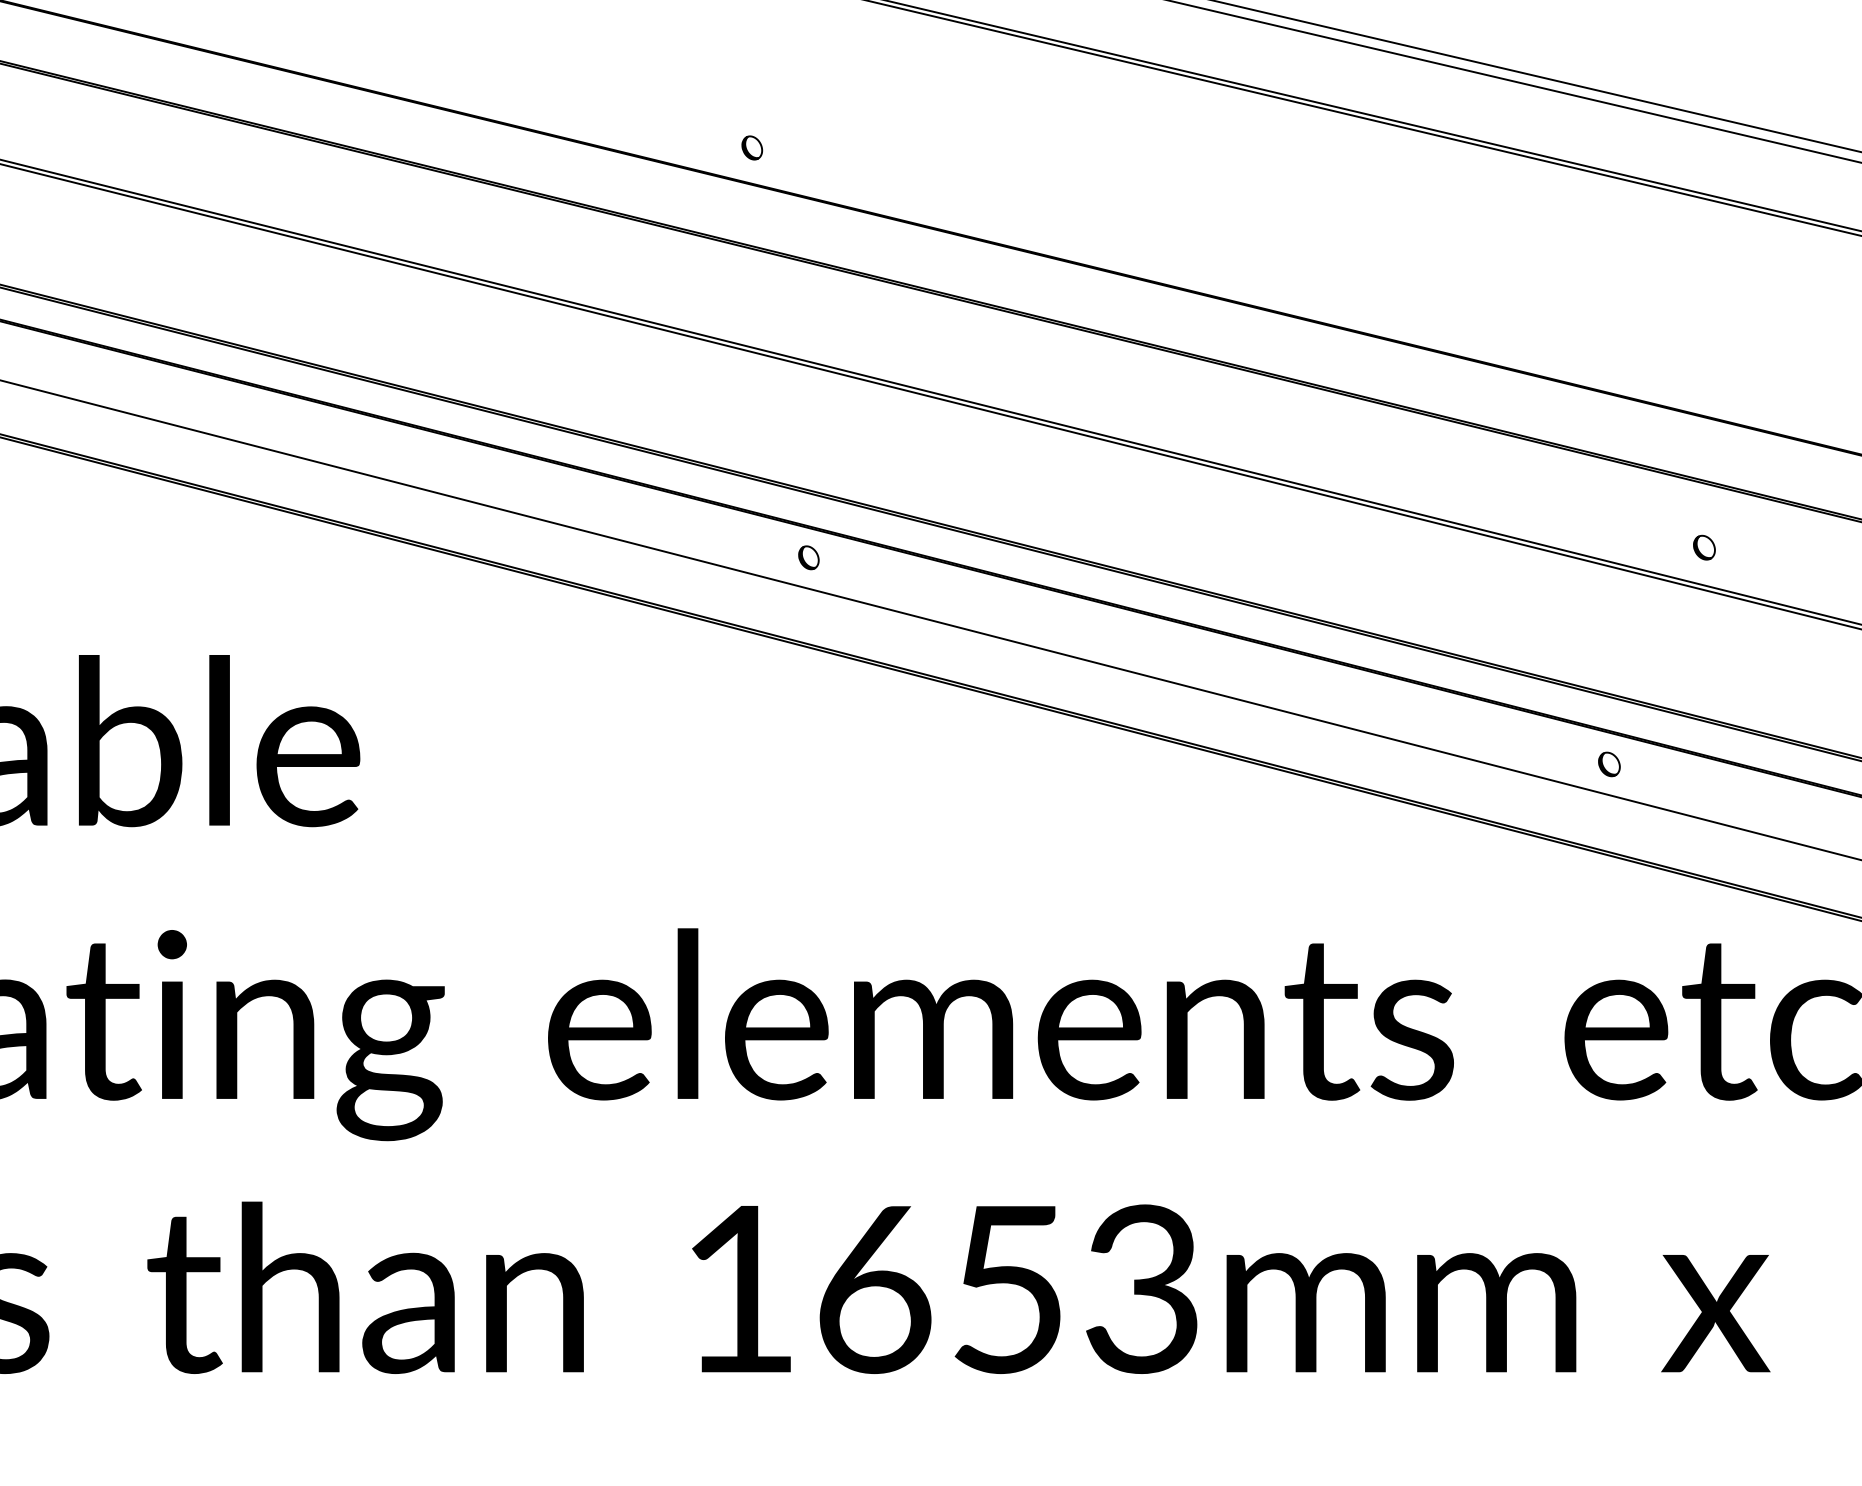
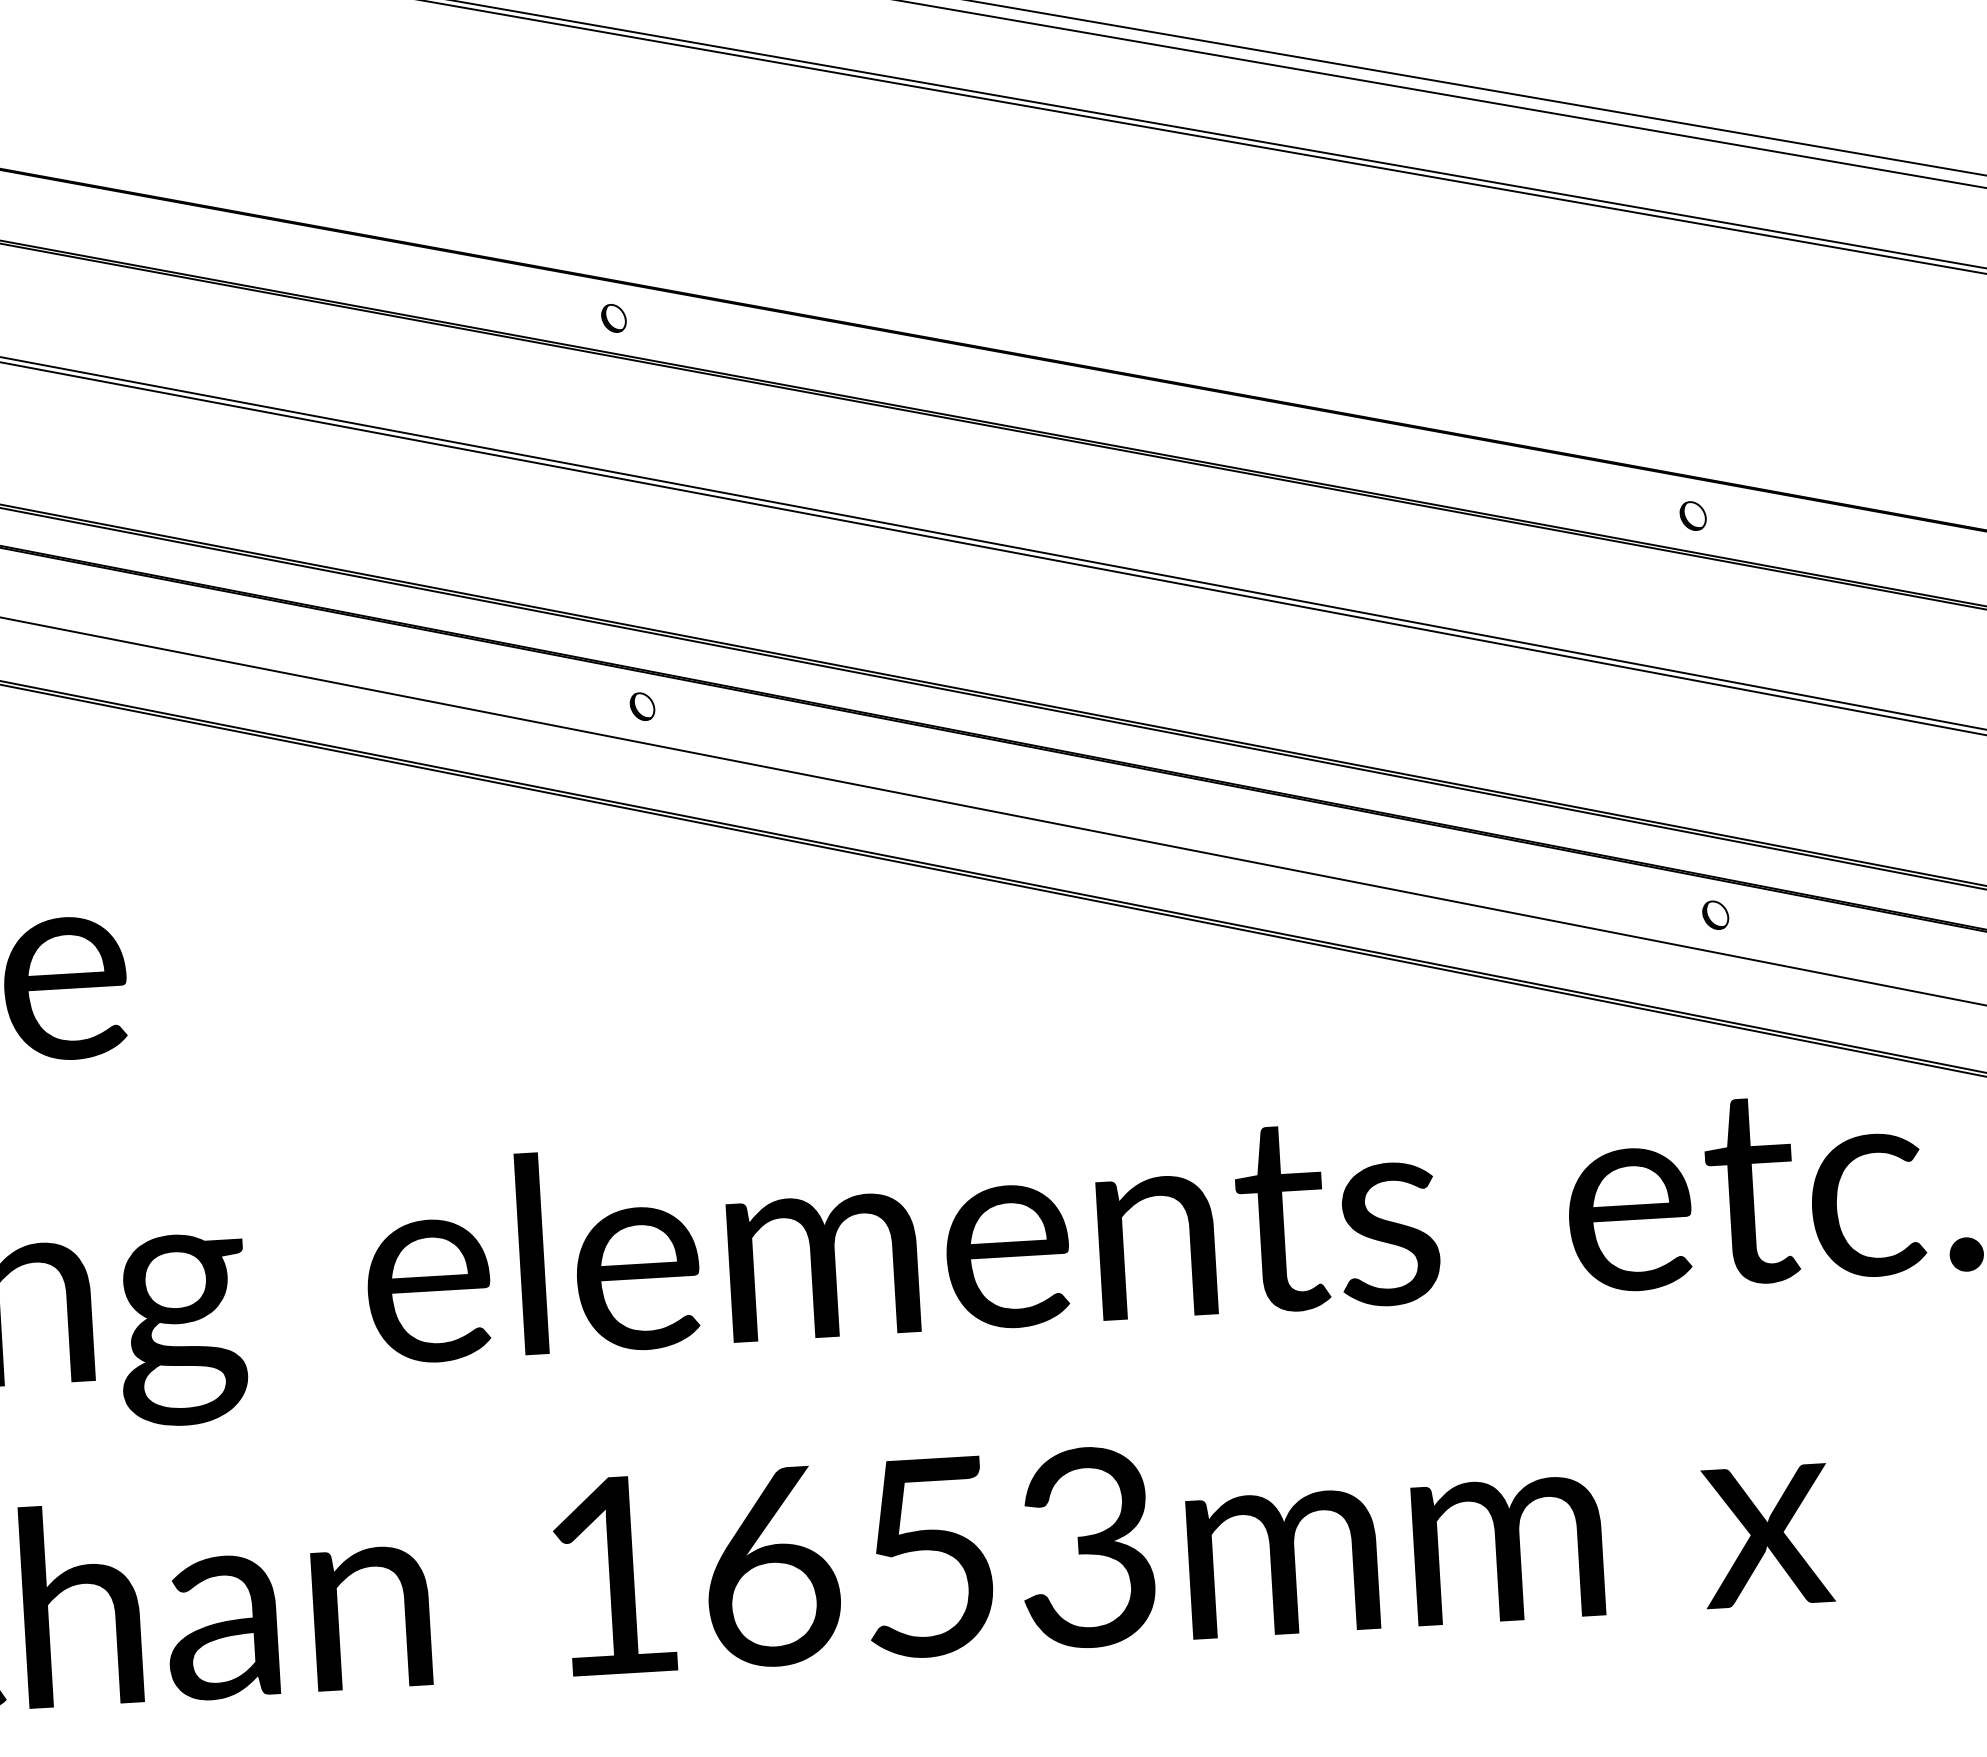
part: (752, 147) -> (614, 317), moved
part: (1704, 547) -> (1693, 515), moved
part: (1609, 764) -> (1715, 915), moved

